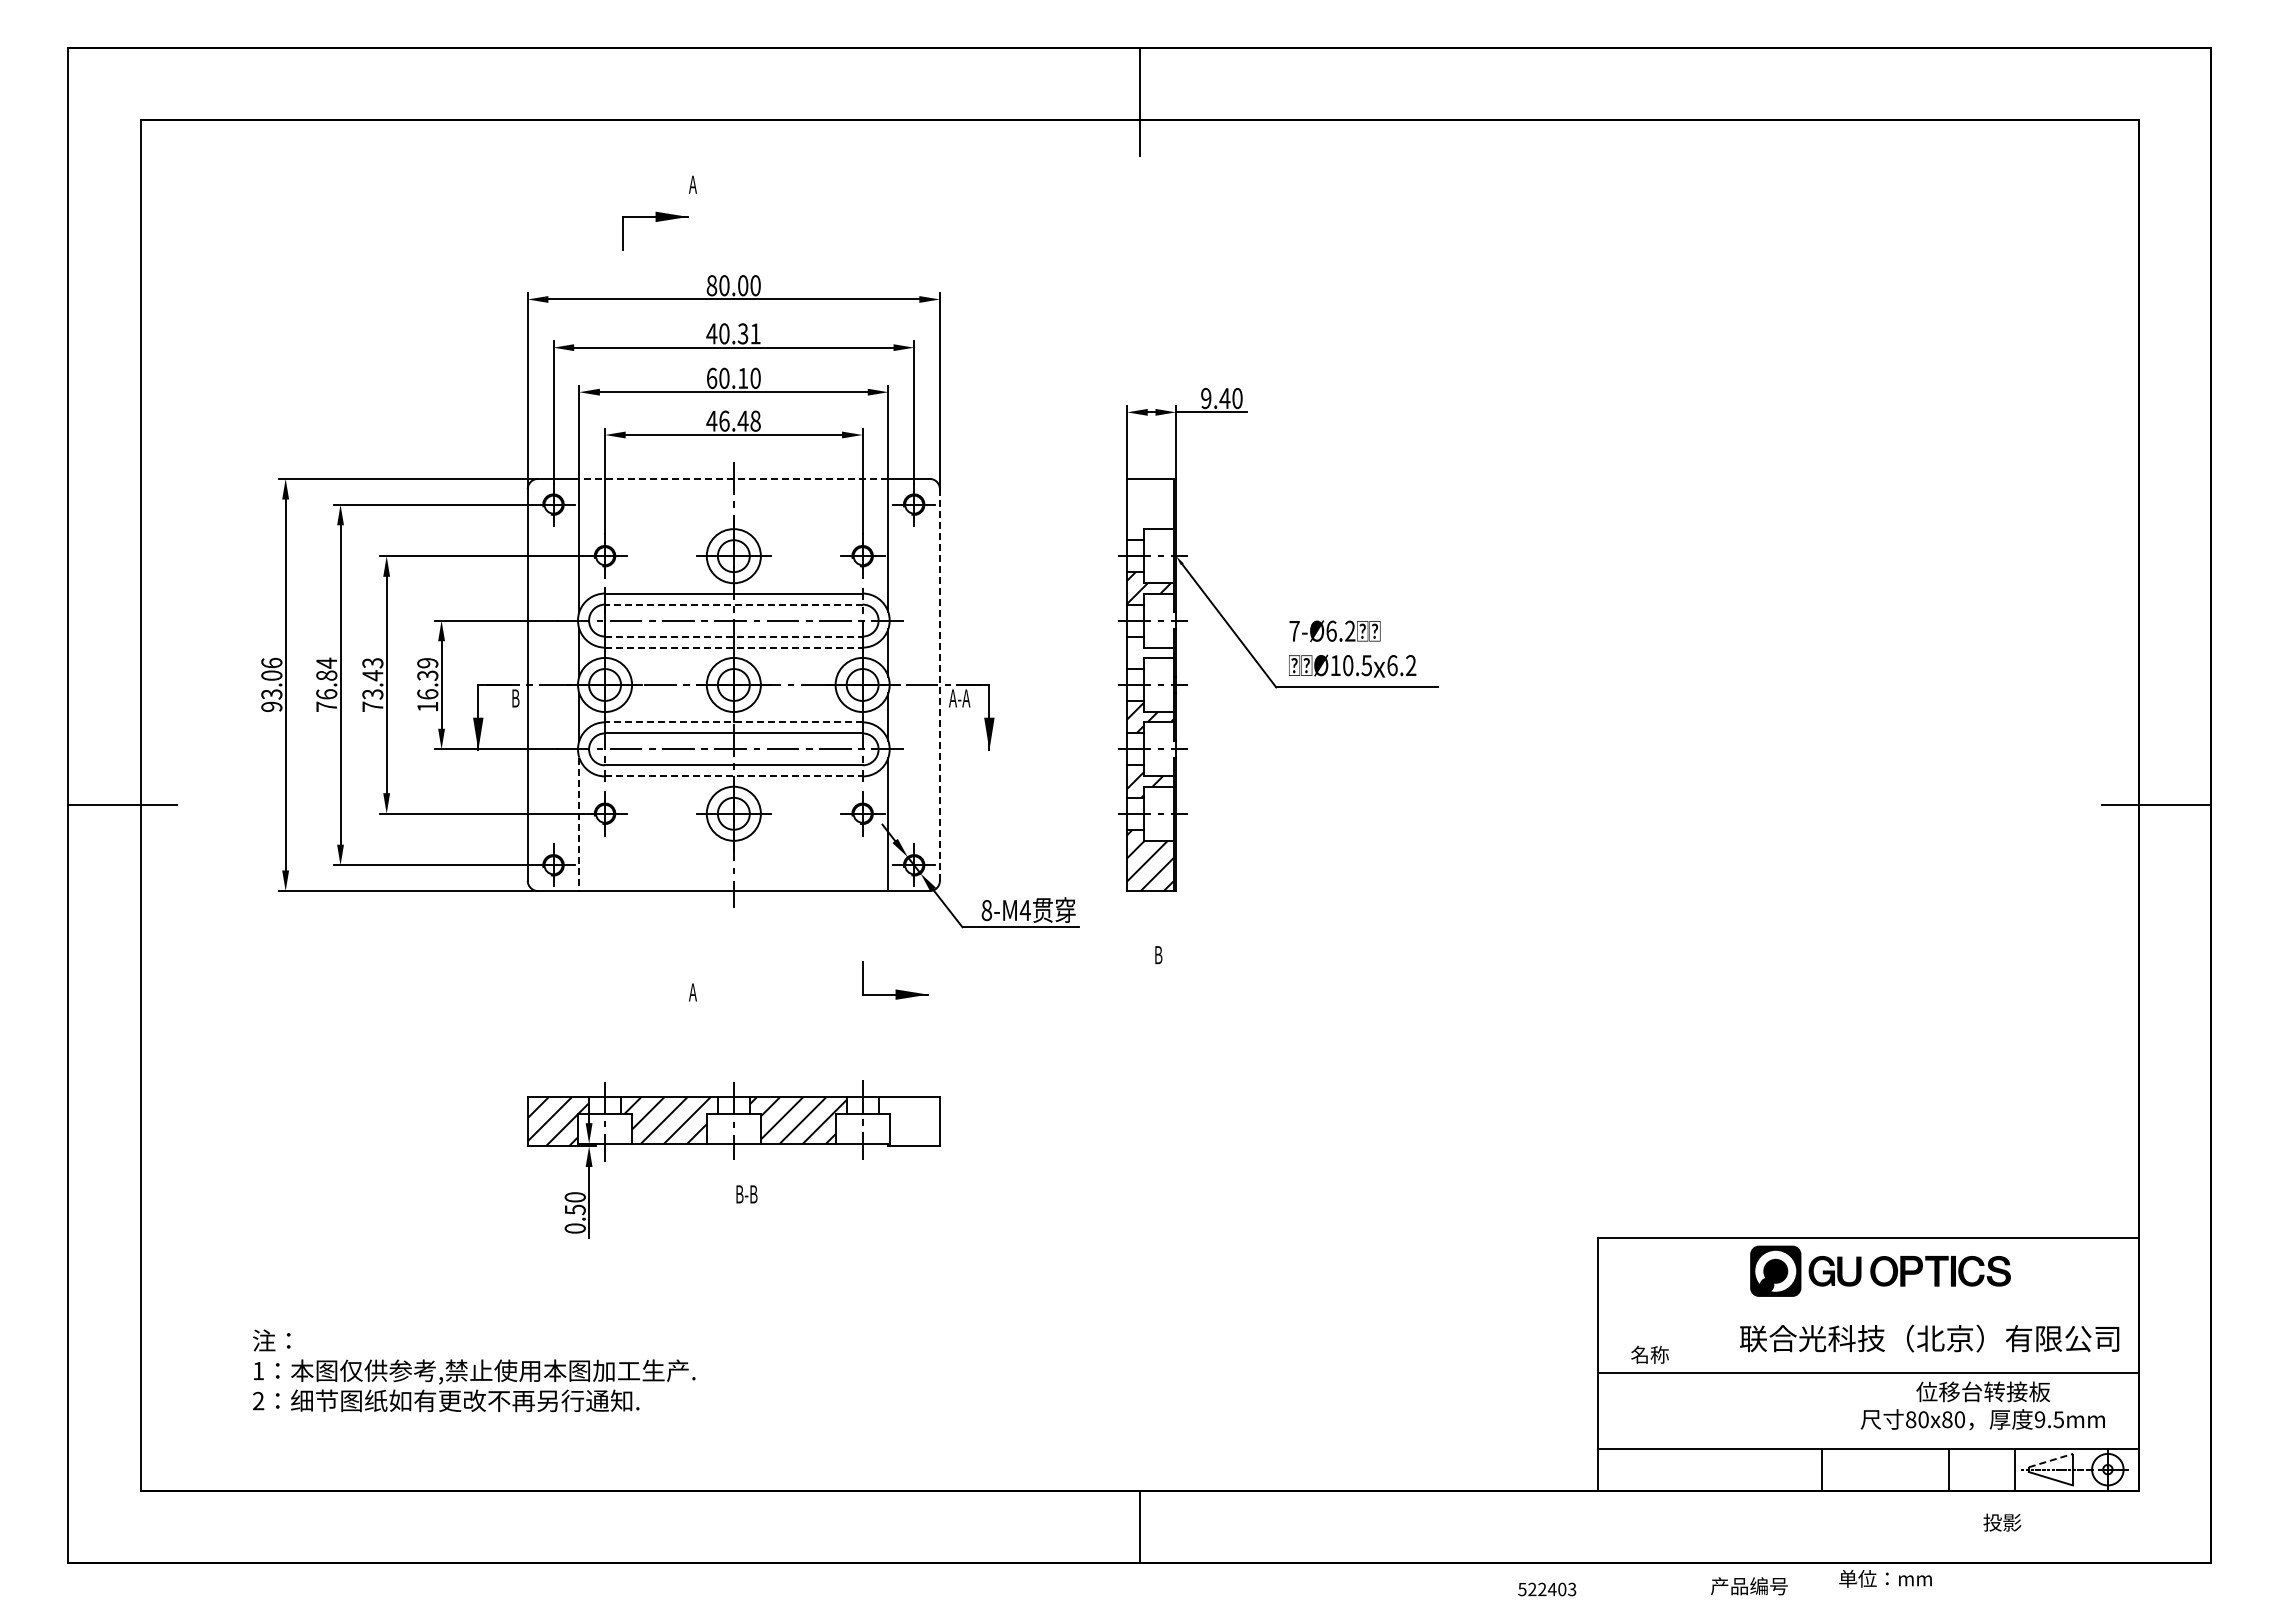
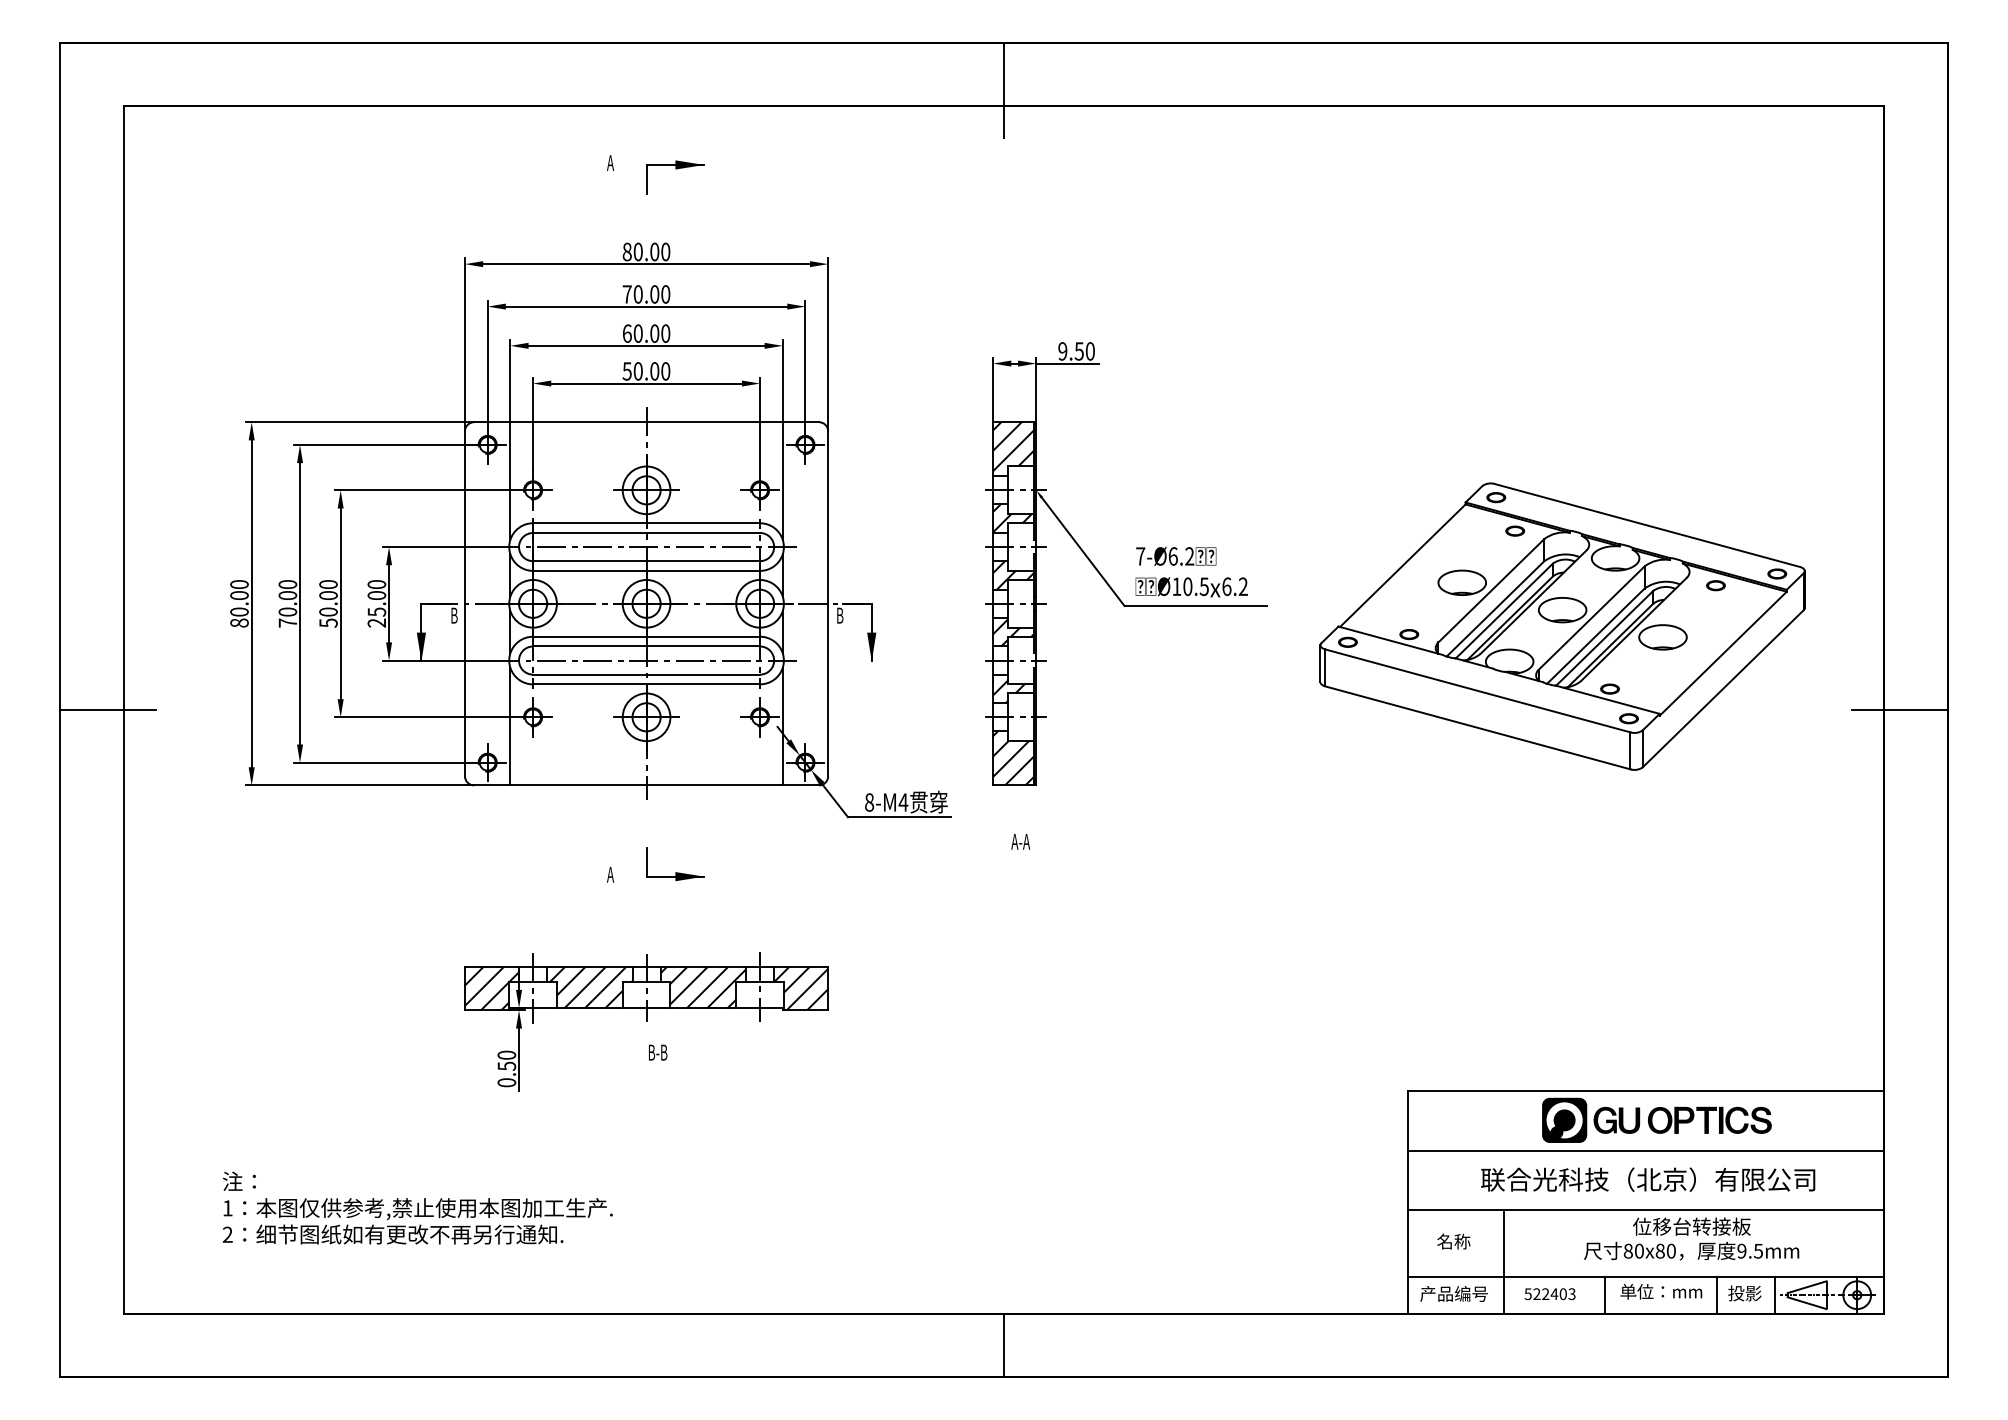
part: (655, 221) -> (675, 169), moved
text: (733, 333) -> (646, 294), 40.31 -> 70.00
text: (743, 377) -> (655, 332), 60.10 -> 60.00
text: (1224, 398) -> (1078, 351), 9.40 -> 9.50
text: (733, 420) -> (646, 370), 46.48 -> 50.00
line: (733, 478) -> (646, 421), dashed -> solid
hatch: (1150, 506) -> (1013, 446), added
line: (733, 604) -> (646, 532), dashed -> solid
line: (733, 636) -> (646, 561), dashed -> solid
line: (733, 647) -> (646, 570), dashed -> solid
hatch: (1150, 652) -> (1013, 575), added
text: (326, 678) -> (287, 598), 76.84 -> 70.00
text: (271, 684) -> (239, 603), 93.06 -> 80.00
line: (939, 684) -> (827, 603), dashed -> solid
text: (372, 685) -> (328, 604), 73.43 -> 50.00
text: (427, 685) -> (376, 604), 16.39 -> 25.00
text: (959, 698) -> (845, 615), A-A -> B
part: (1773, 710) -> (1562, 626), added
line: (733, 722) -> (646, 636), dashed -> solid
line: (733, 776) -> (646, 684), dashed -> solid
line: (579, 824) -> (510, 726), dashed -> solid
text: (1158, 955) -> (1020, 842), B -> A-A
part: (895, 989) -> (675, 872), moved
hatch: (908, 1121) -> (800, 988), added
line: (1867, 1305) -> (1645, 1150), added
text: (1929, 1338) -> (1648, 1179), moved
text: (1649, 1354) -> (1453, 1241), moved
text: (1982, 1405) -> (1691, 1238), moved
line: (1706, 1431) -> (1503, 1261), added
line: (2051, 1460) -> (1807, 1287), dashed -> solid
text: (2002, 1522) -> (1745, 1293), moved
part: (1885, 1578) -> (1661, 1291), moved
text: (1749, 1586) -> (1454, 1294), moved
text: (1547, 1589) -> (1550, 1294), moved

